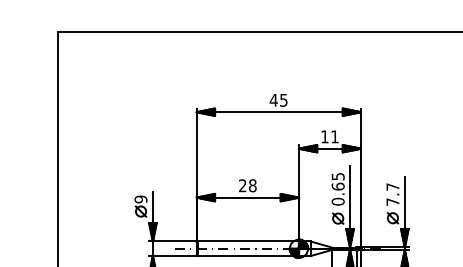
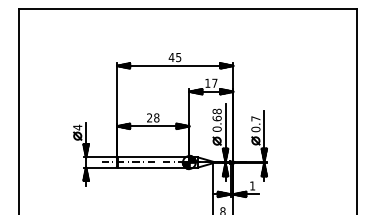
text: (334, 135) -> (214, 82), 11 -> 17
text: (337, 176) -> (216, 111), 0.65 -> 0.68
text: (140, 199) -> (77, 127), 9 -> 4
text: (392, 202) -> (255, 129), 7.7 -> 0.7

